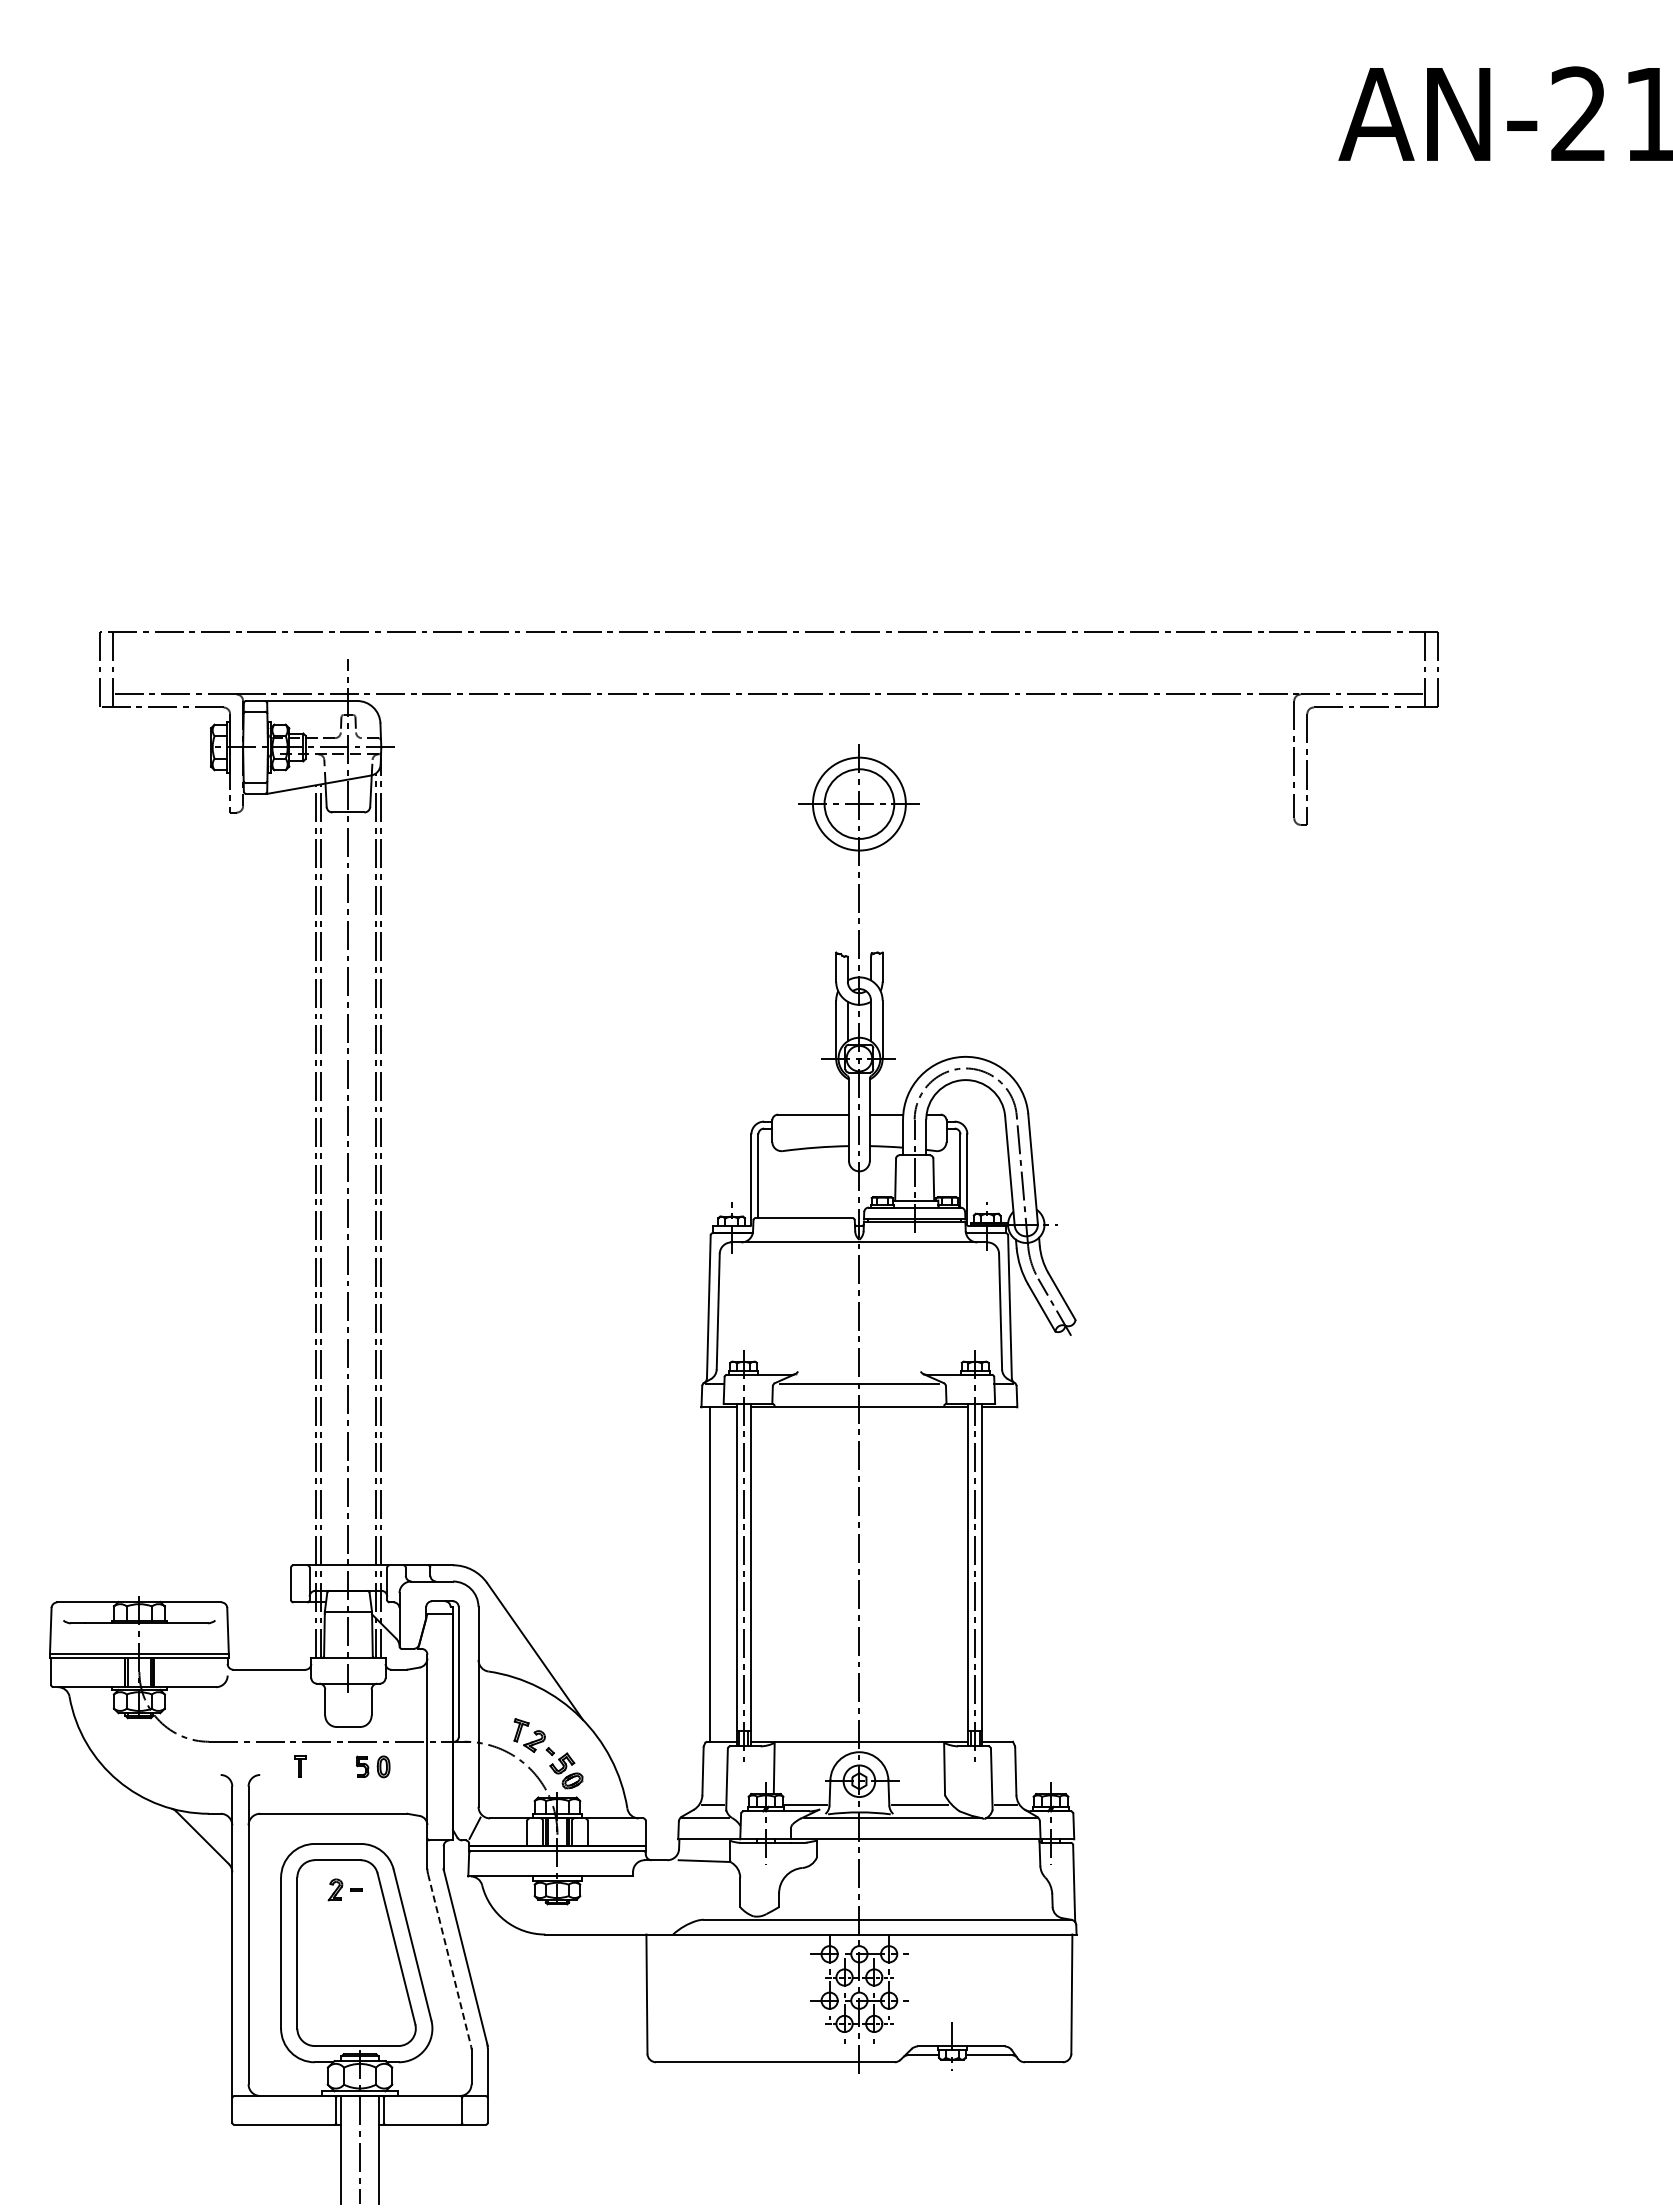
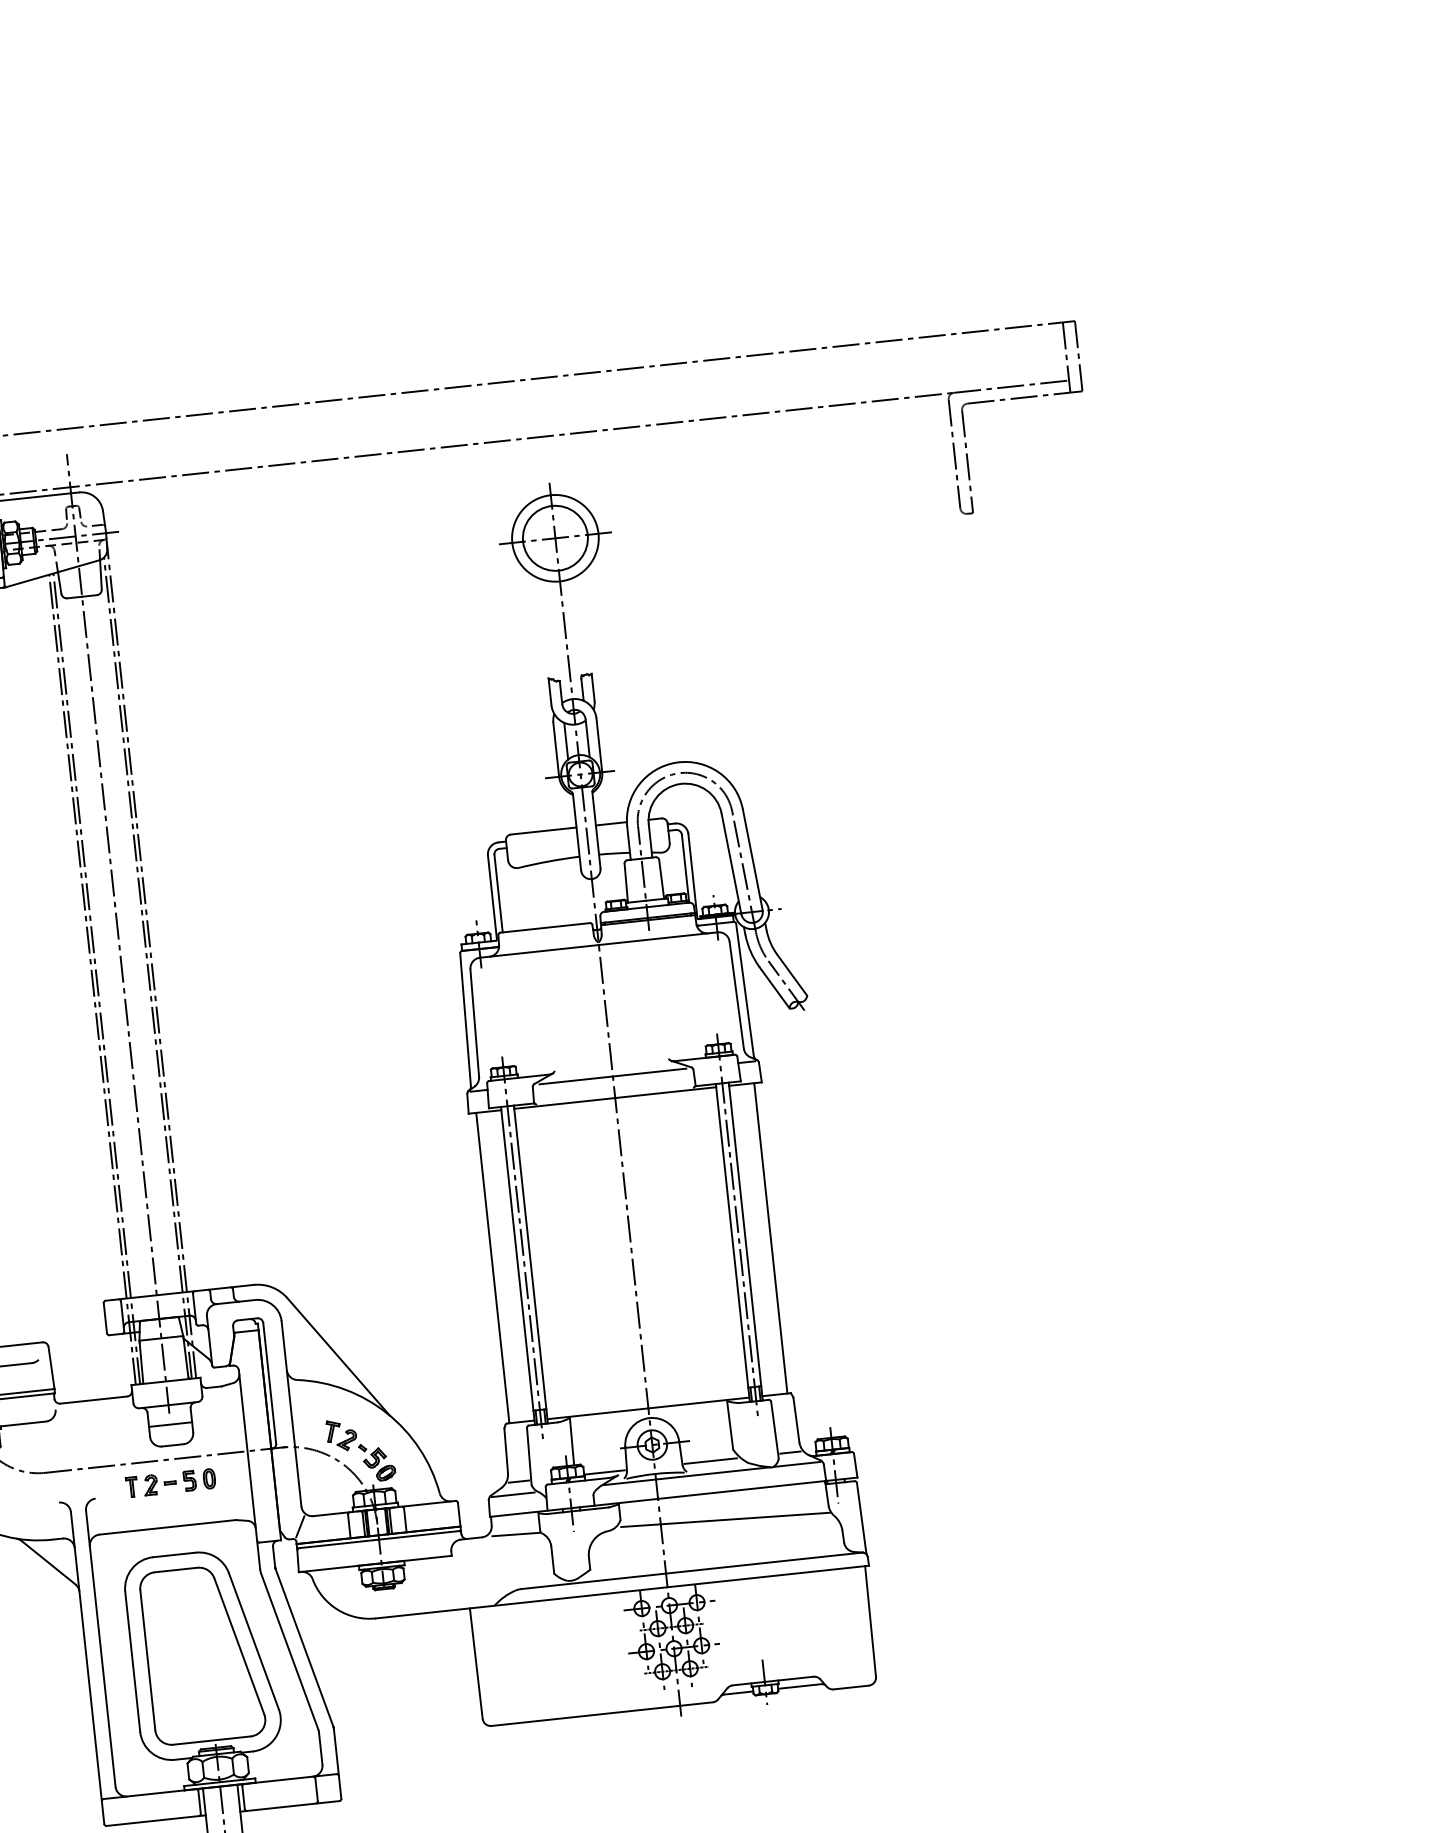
line: (1009, 1574) -> (771, 1238), added
line: (348, 1704) -> (170, 1424), added
line: (928, 1869) -> (725, 1520), added
part: (344, 1889) -> (159, 1483), moved
line: (449, 1960) -> (289, 1652), dashed -> solid

